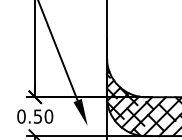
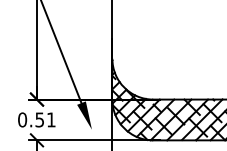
text: (48, 116) -> (50, 119), 0.50 -> 0.51

